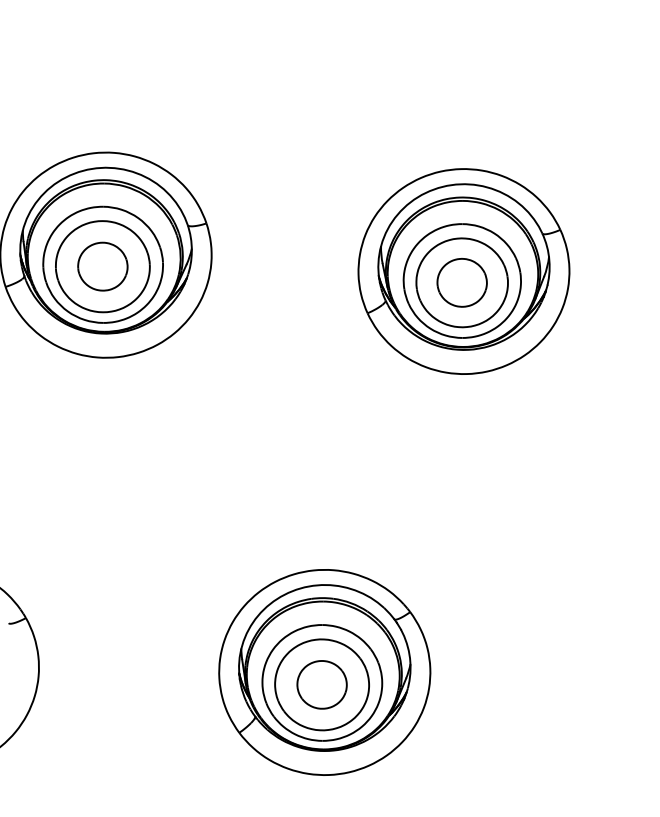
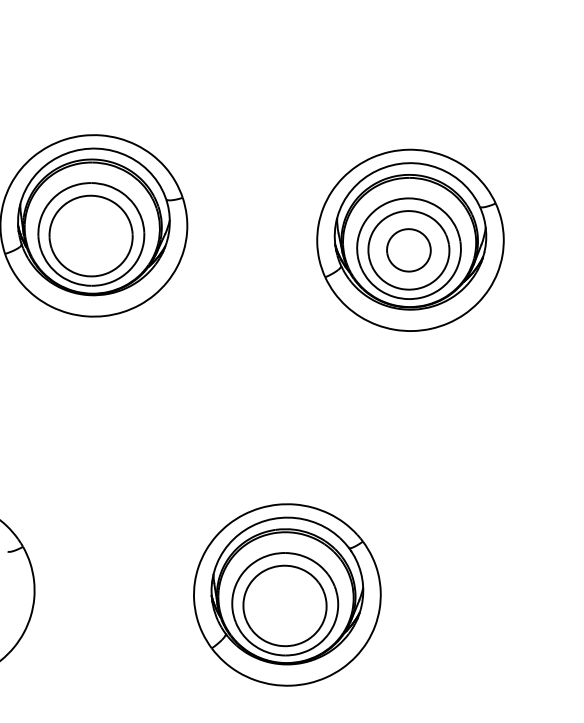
part: (102, 267) -> (90, 236), removed
part: (321, 684) -> (284, 605), removed

